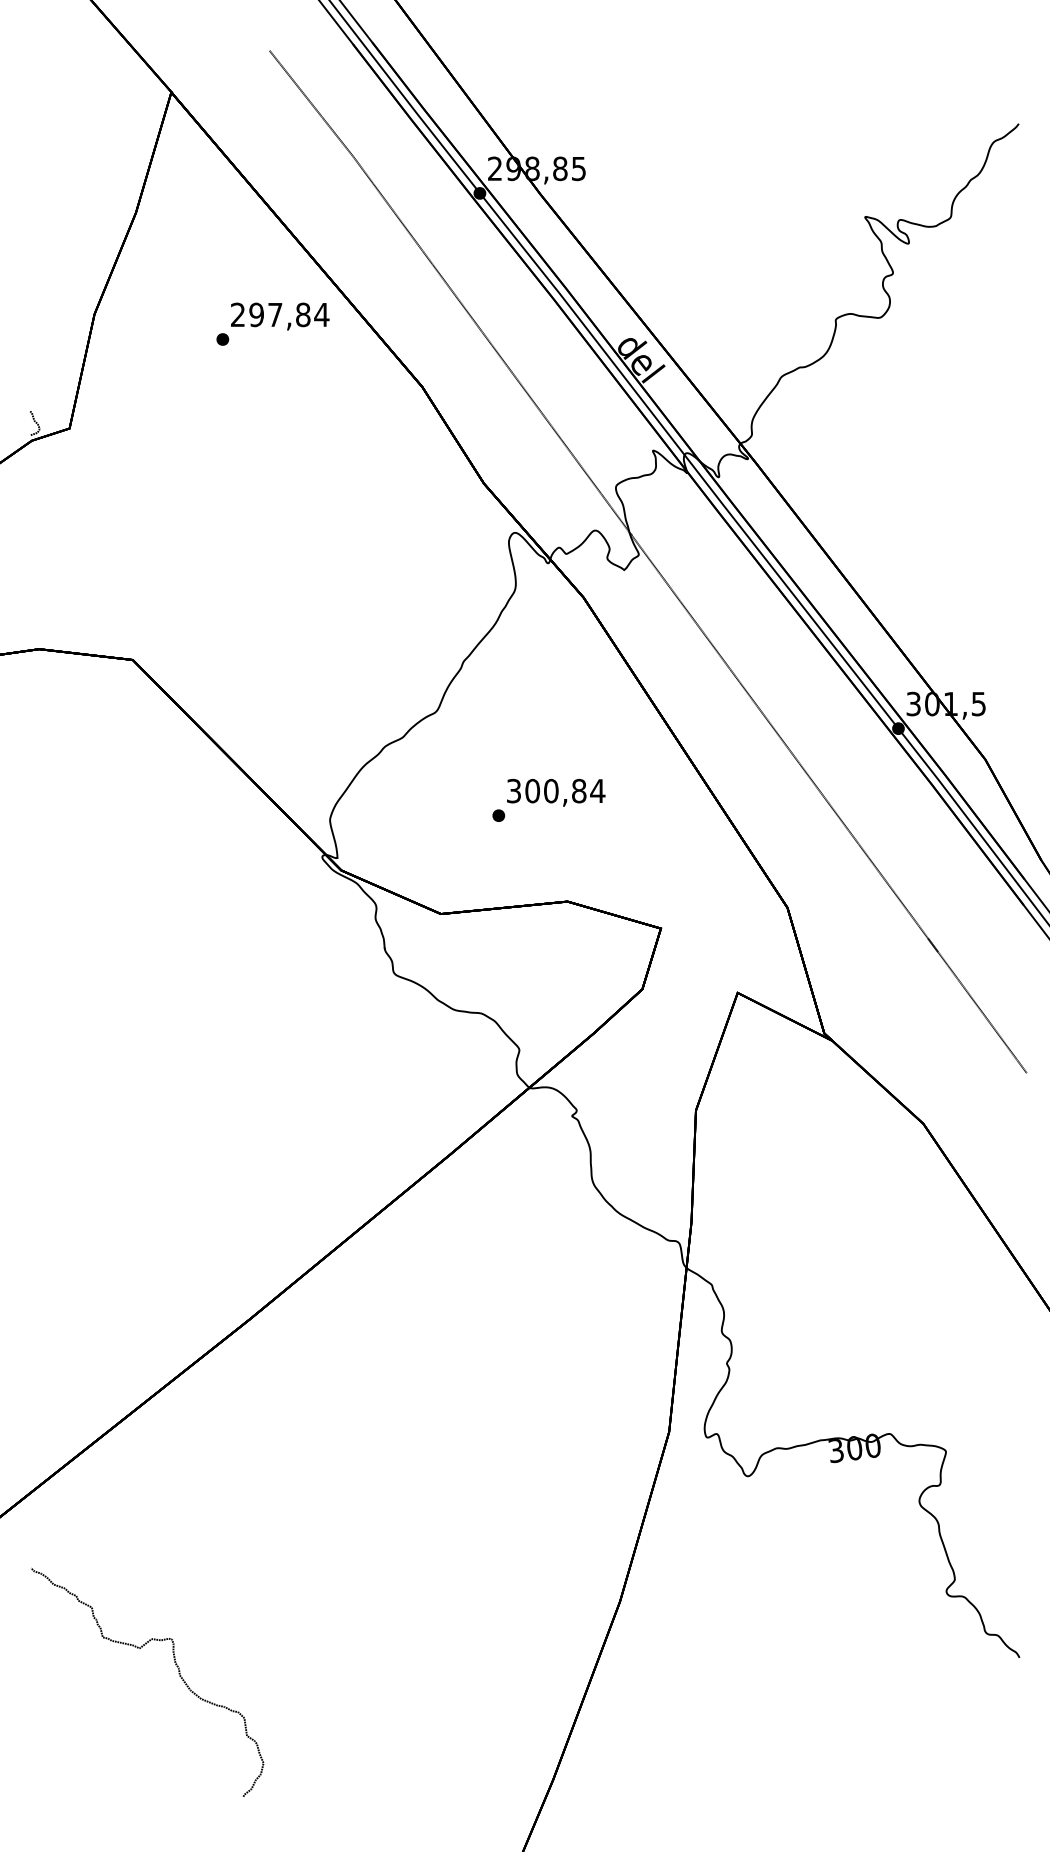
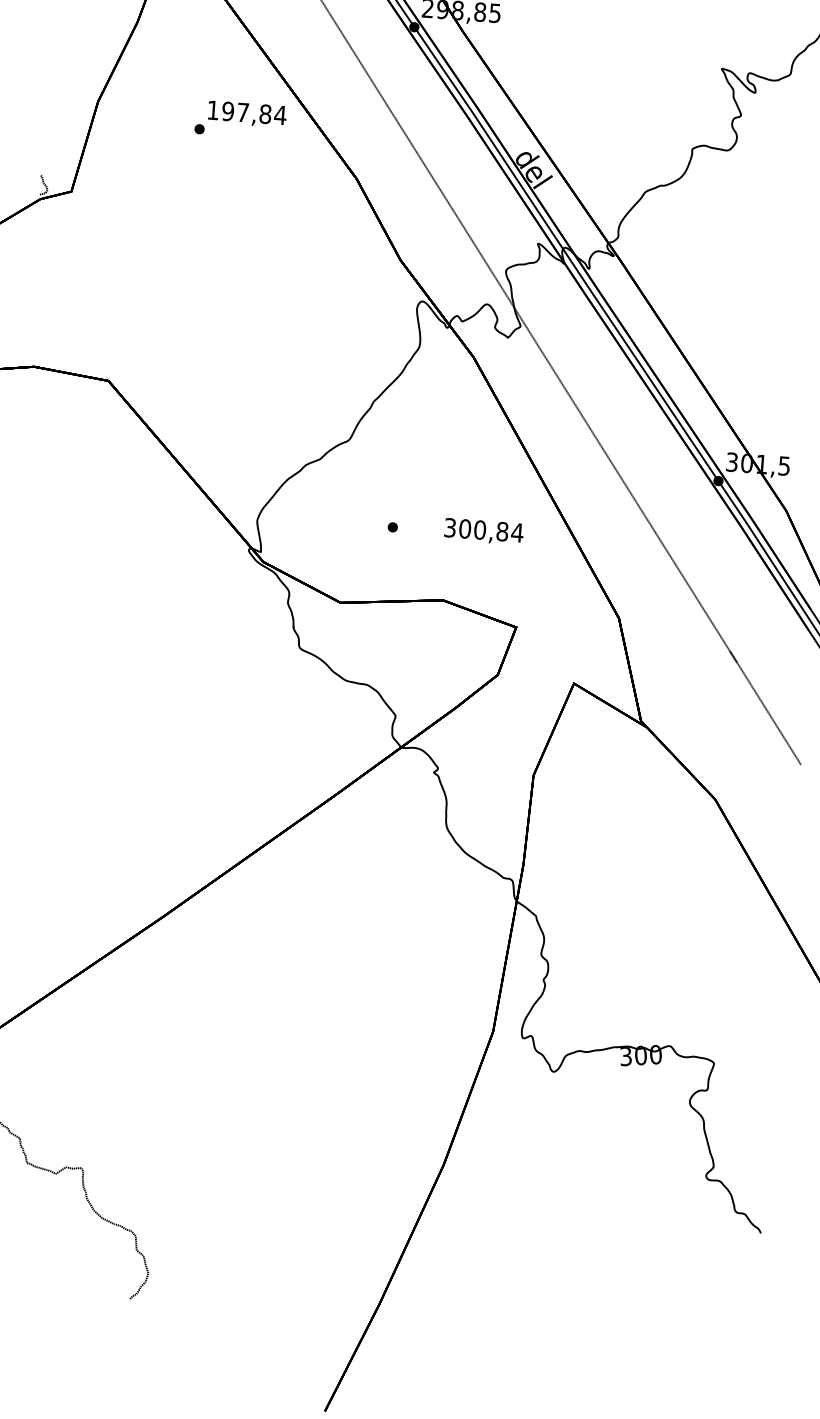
text: (237, 314) -> (212, 110), 297,84 -> 197,84
text: (556, 792) -> (484, 531), moved

